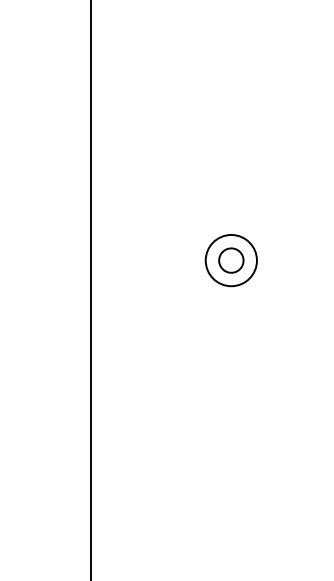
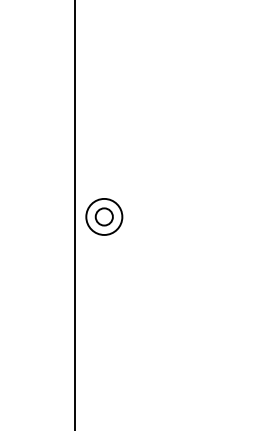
part: (231, 259) -> (104, 216), moved

